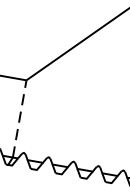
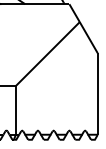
line: (19, 117) -> (15, 109), dashed -> solid

